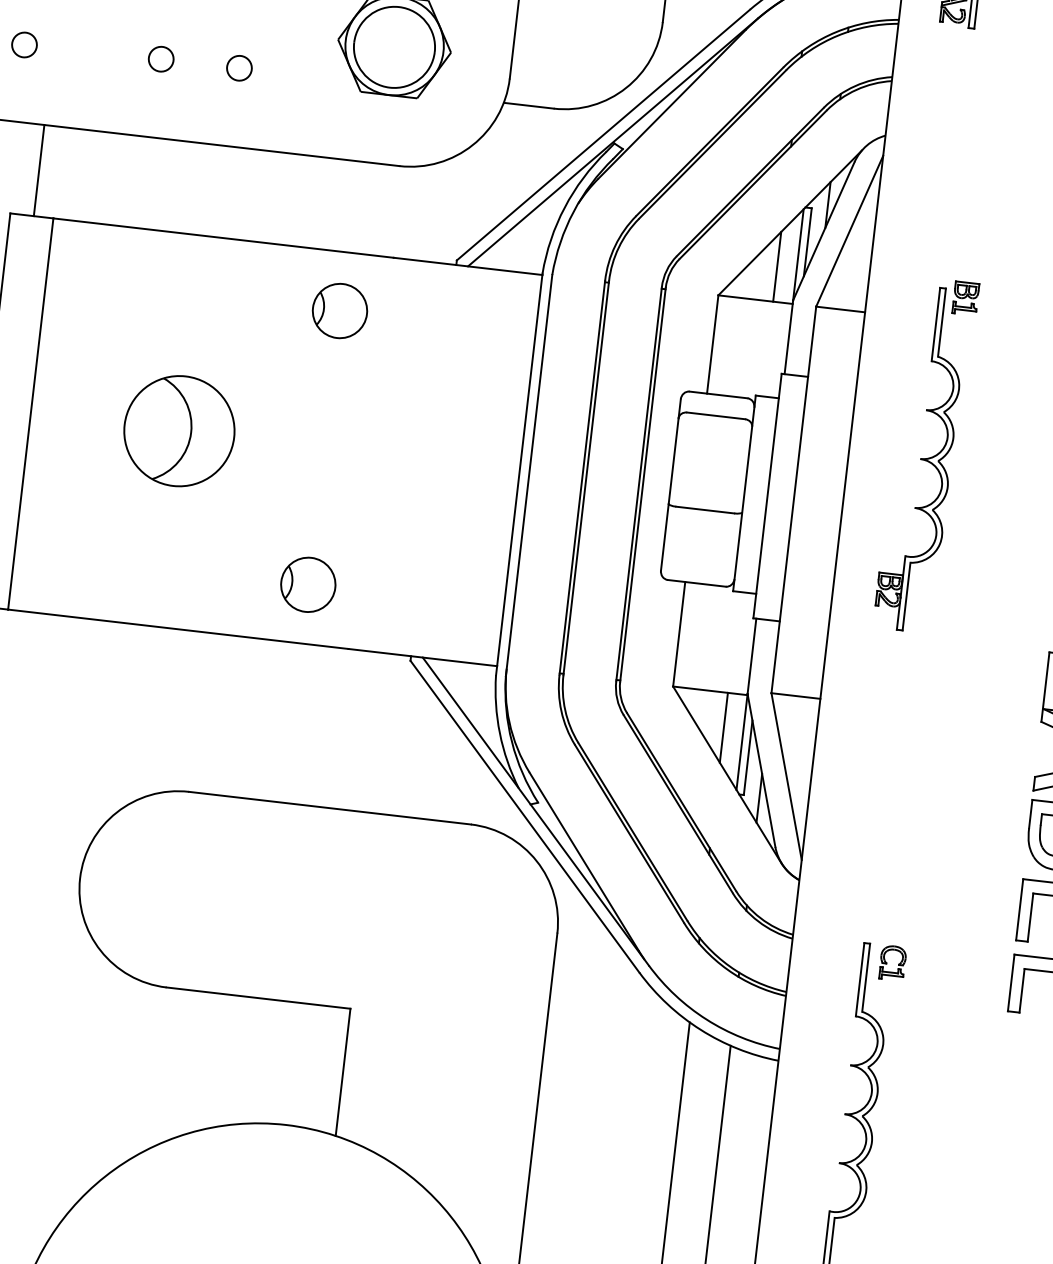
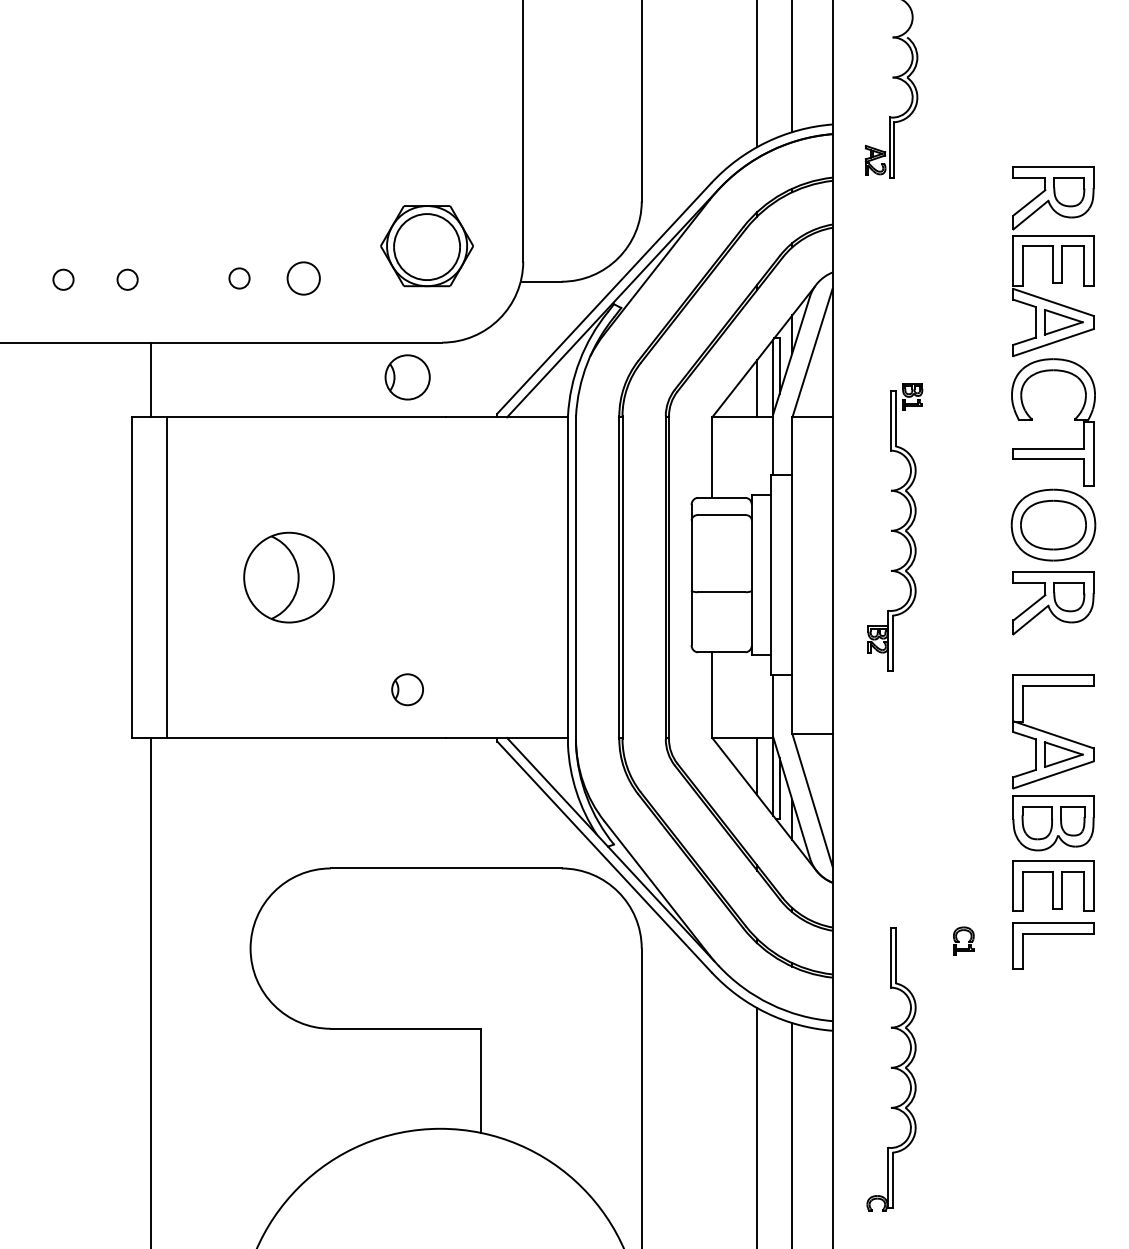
circle: (239, 68) -> (303, 278), size x1.6
part: (339, 311) -> (407, 377), moved
part: (308, 584) -> (407, 689), size x0.7
part: (892, 962) -> (963, 940), moved

